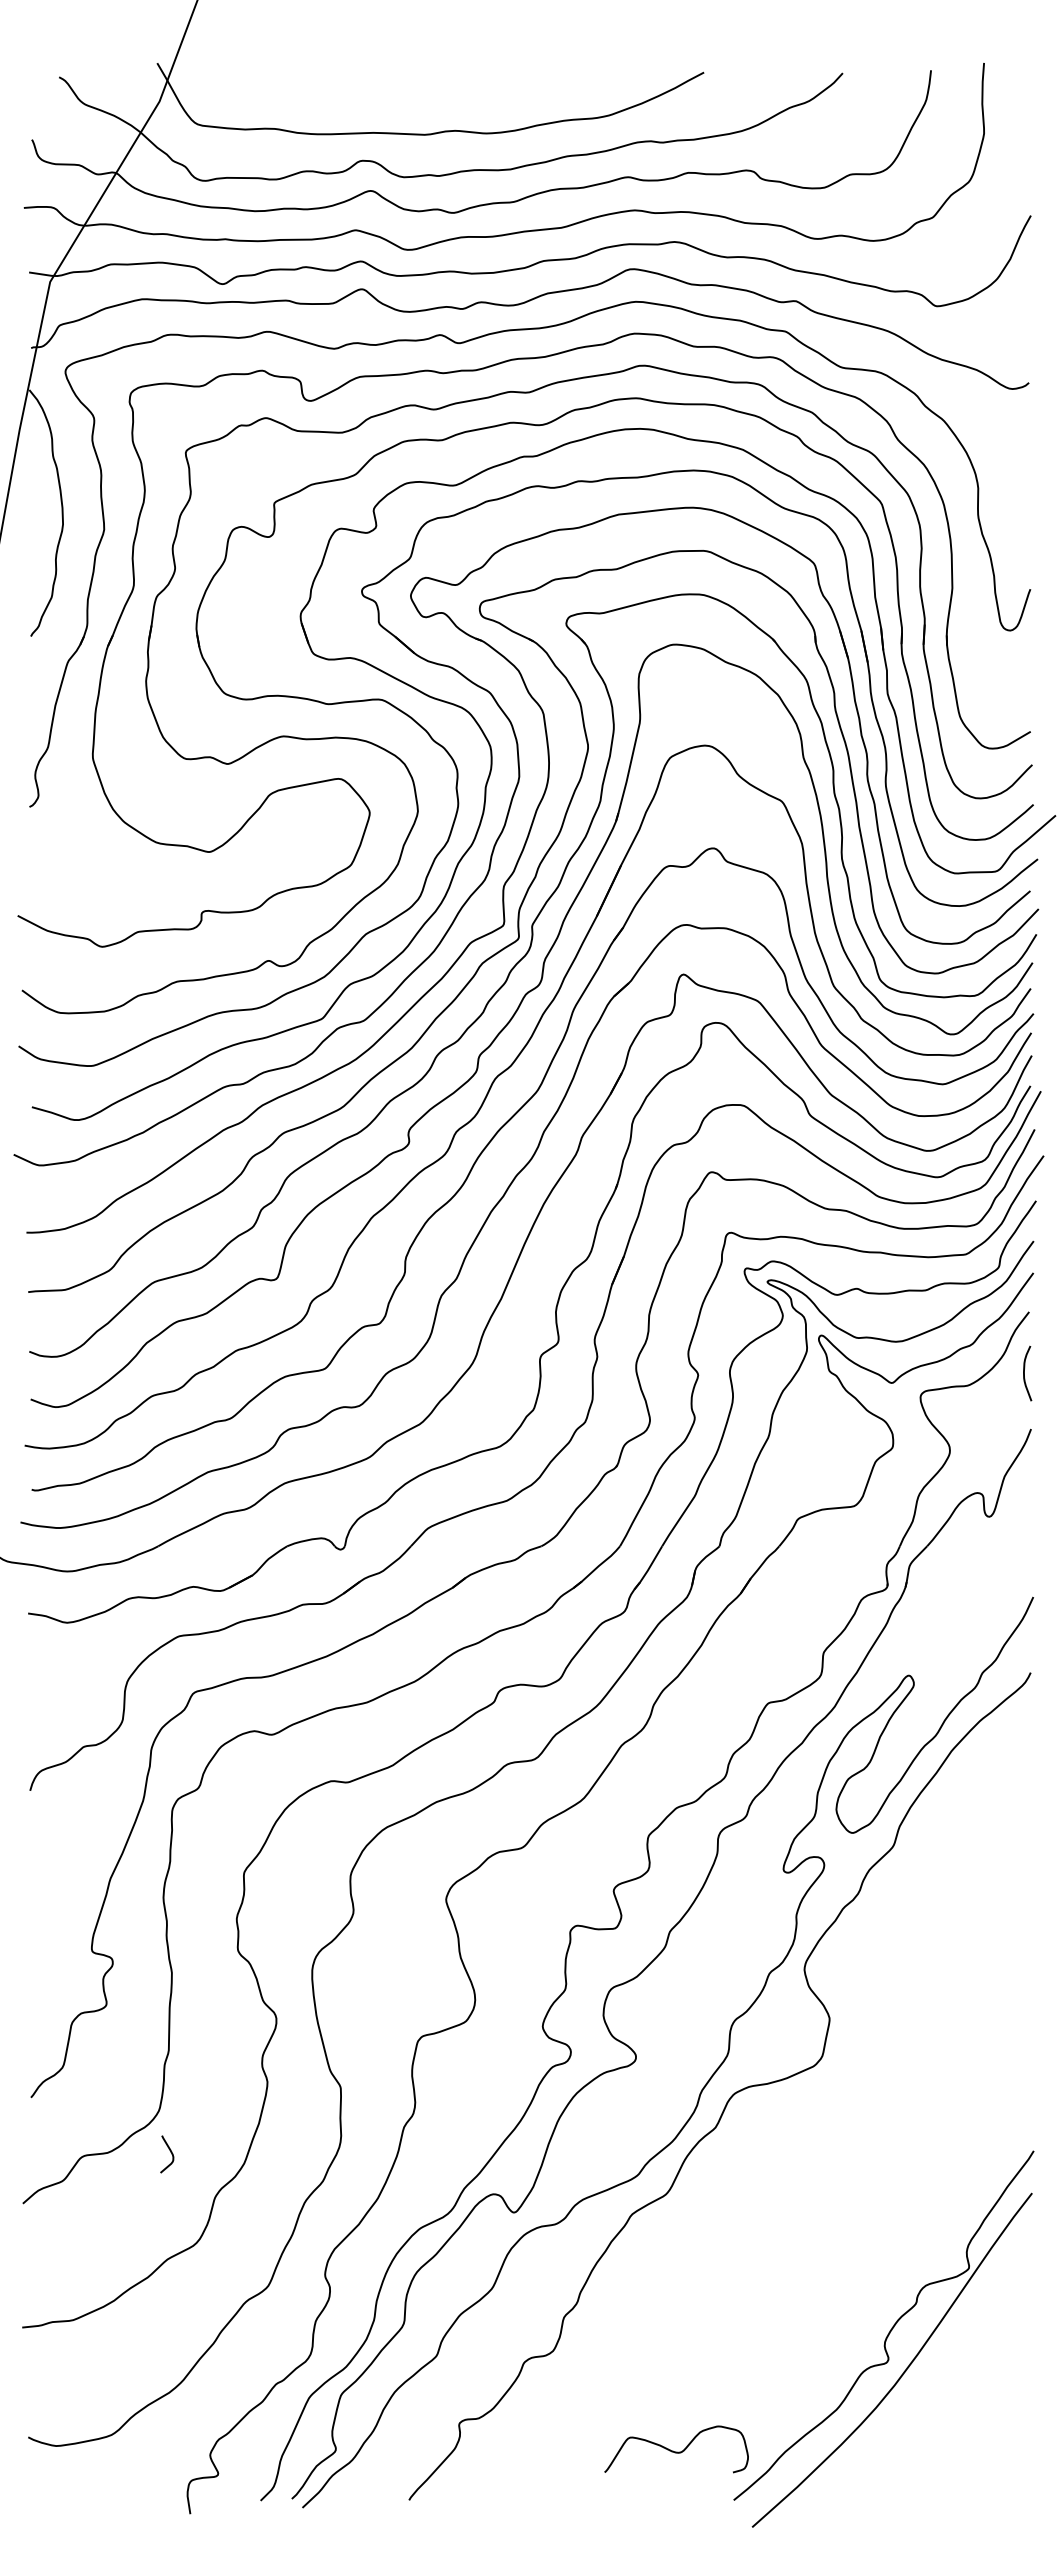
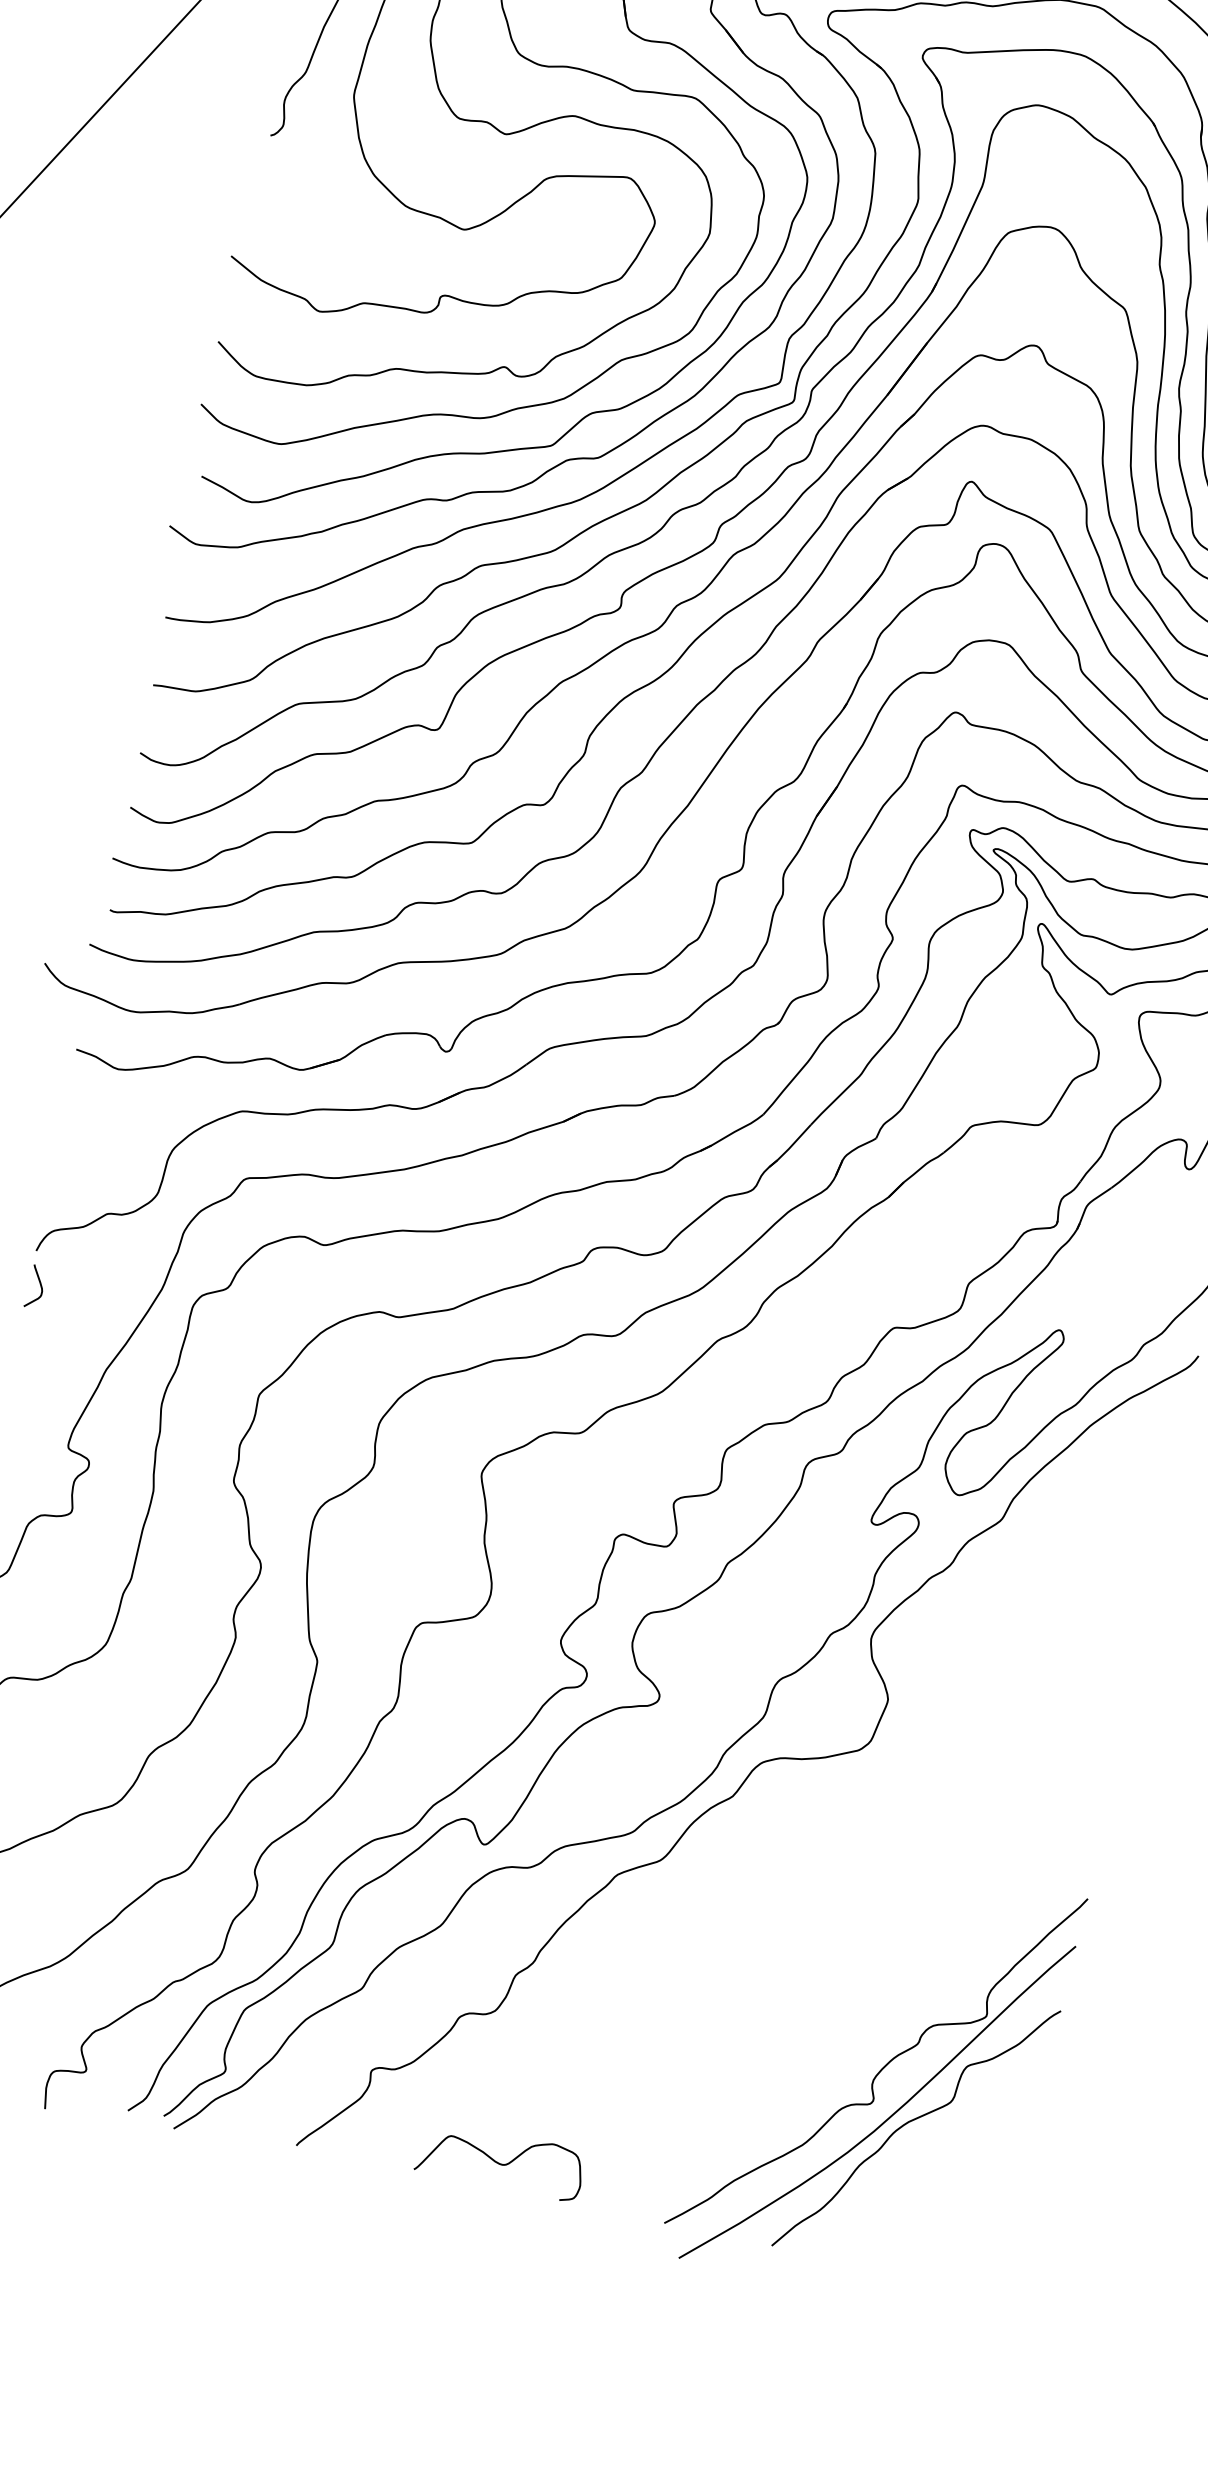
curve: (170, 2152) -> (39, 1285), moved
curve: (925, 2370) -> (912, 2121), added
curve: (676, 2451) -> (500, 2162), moved

